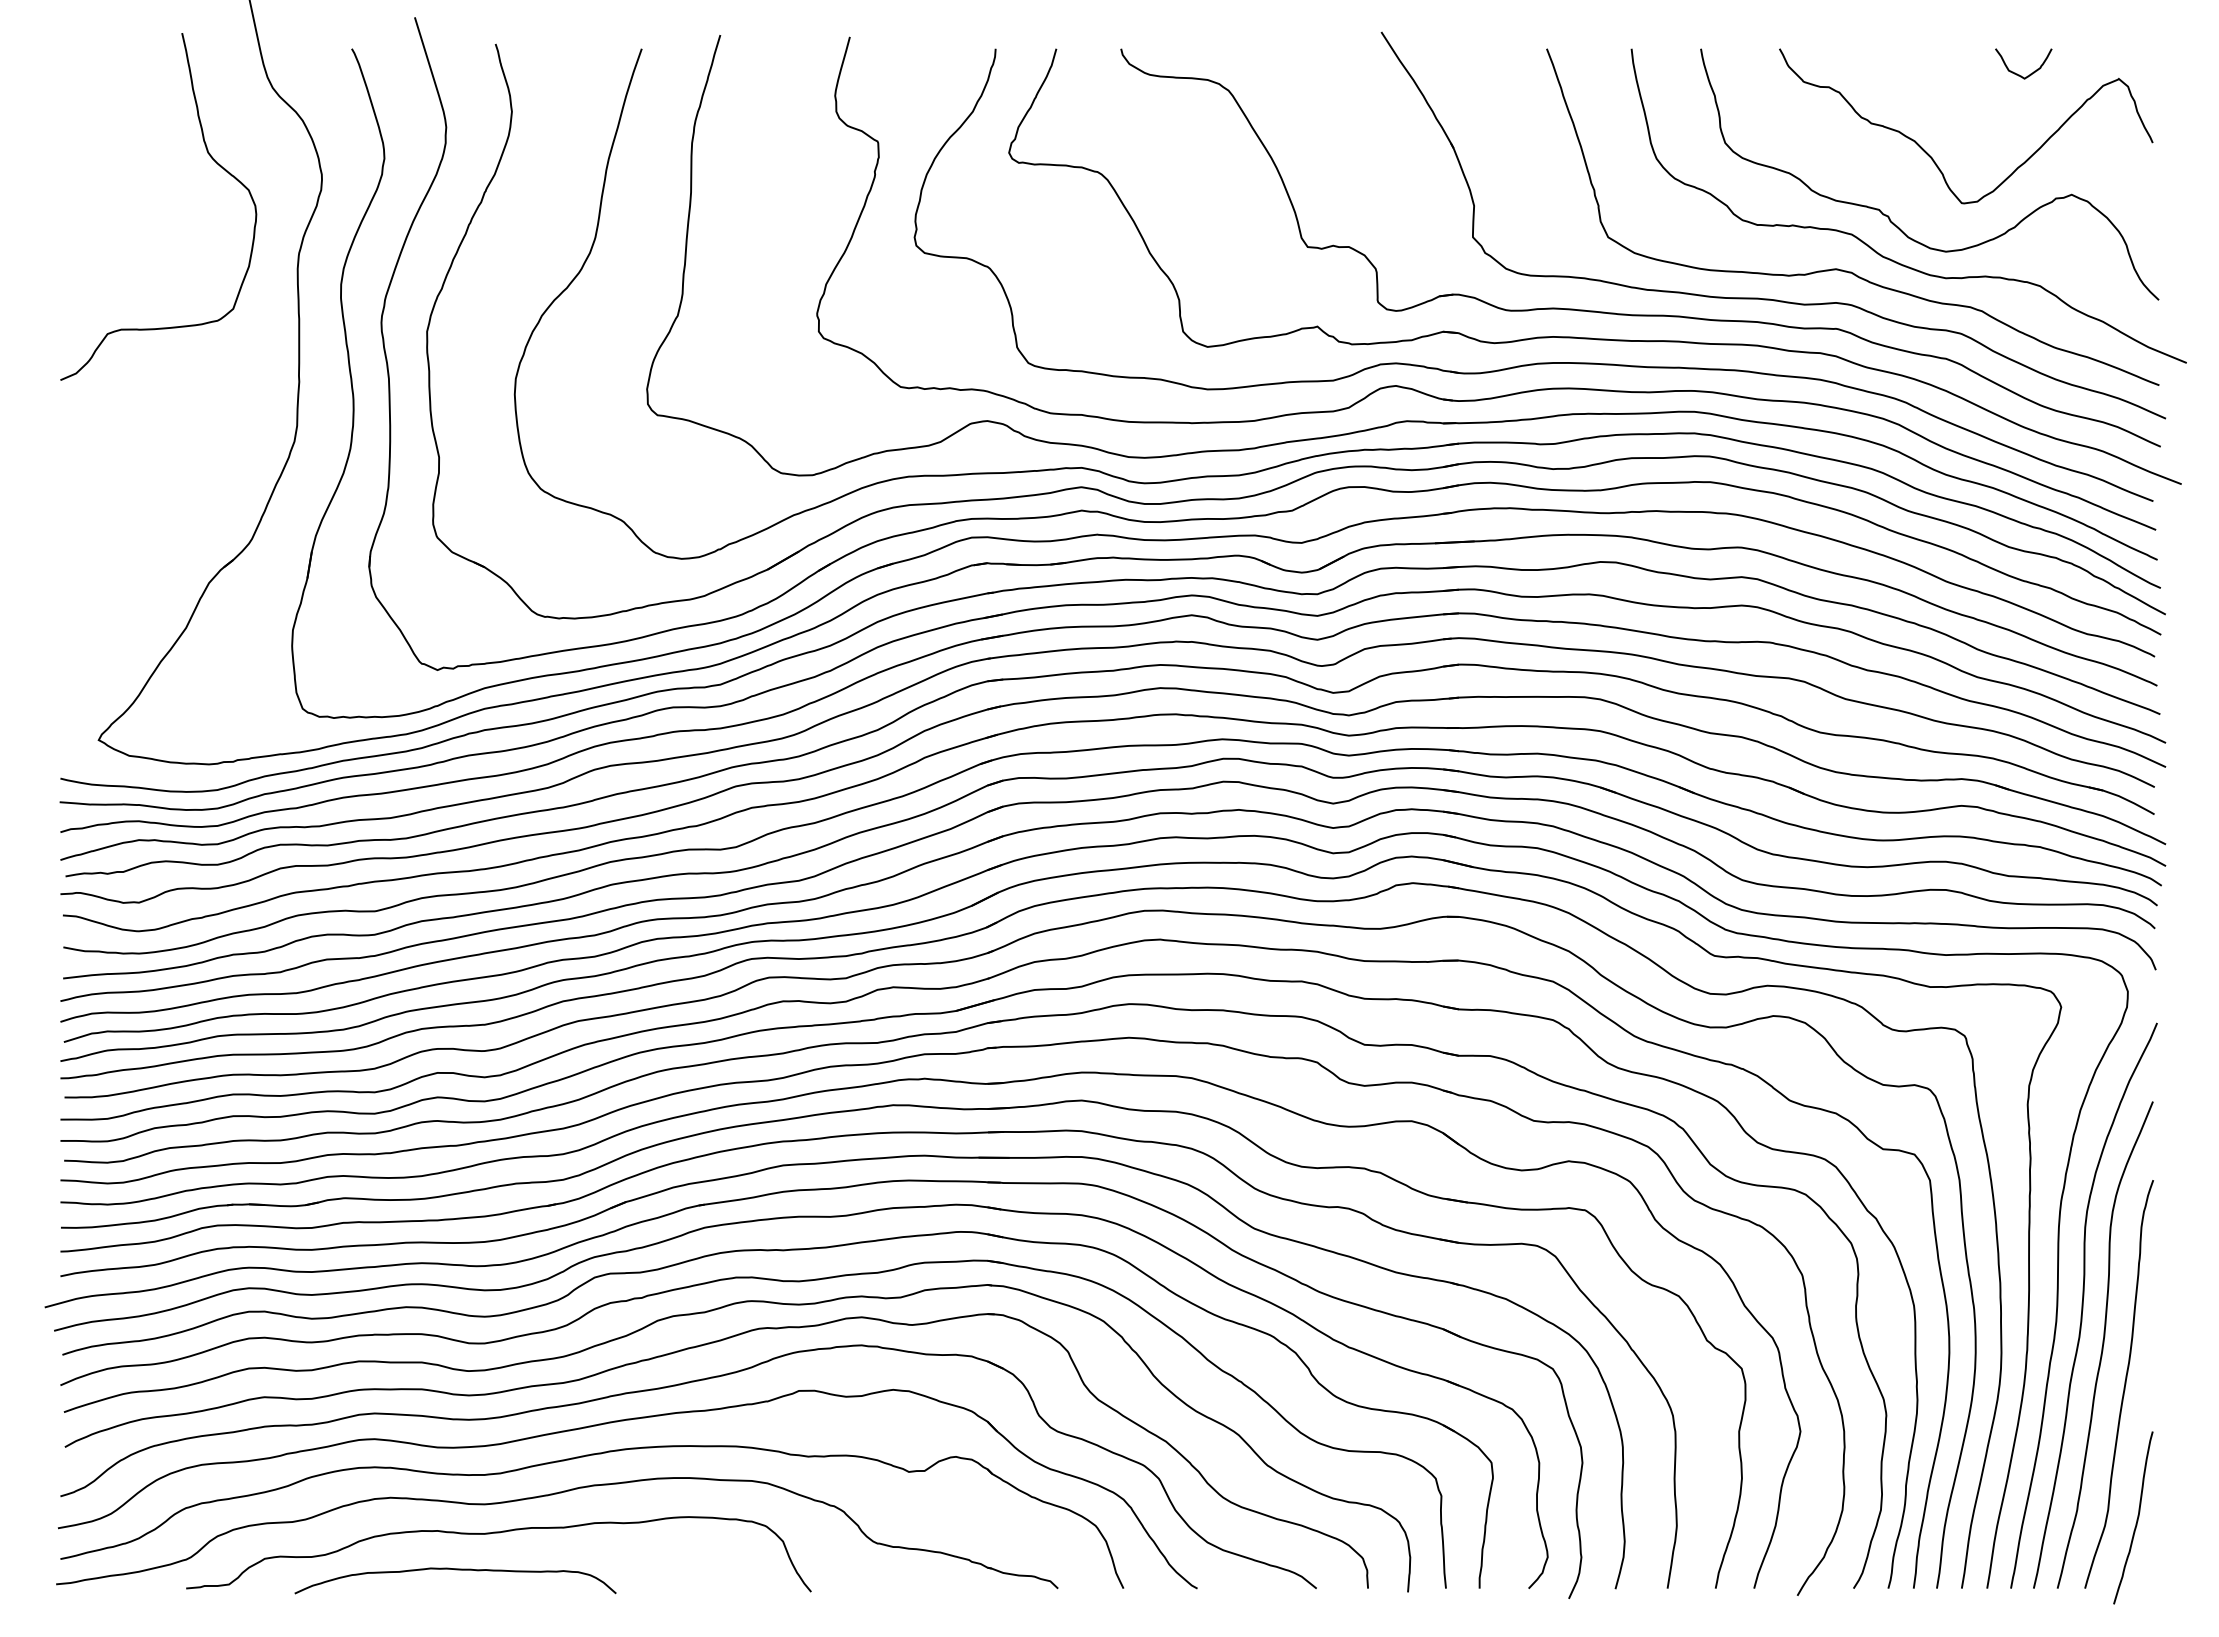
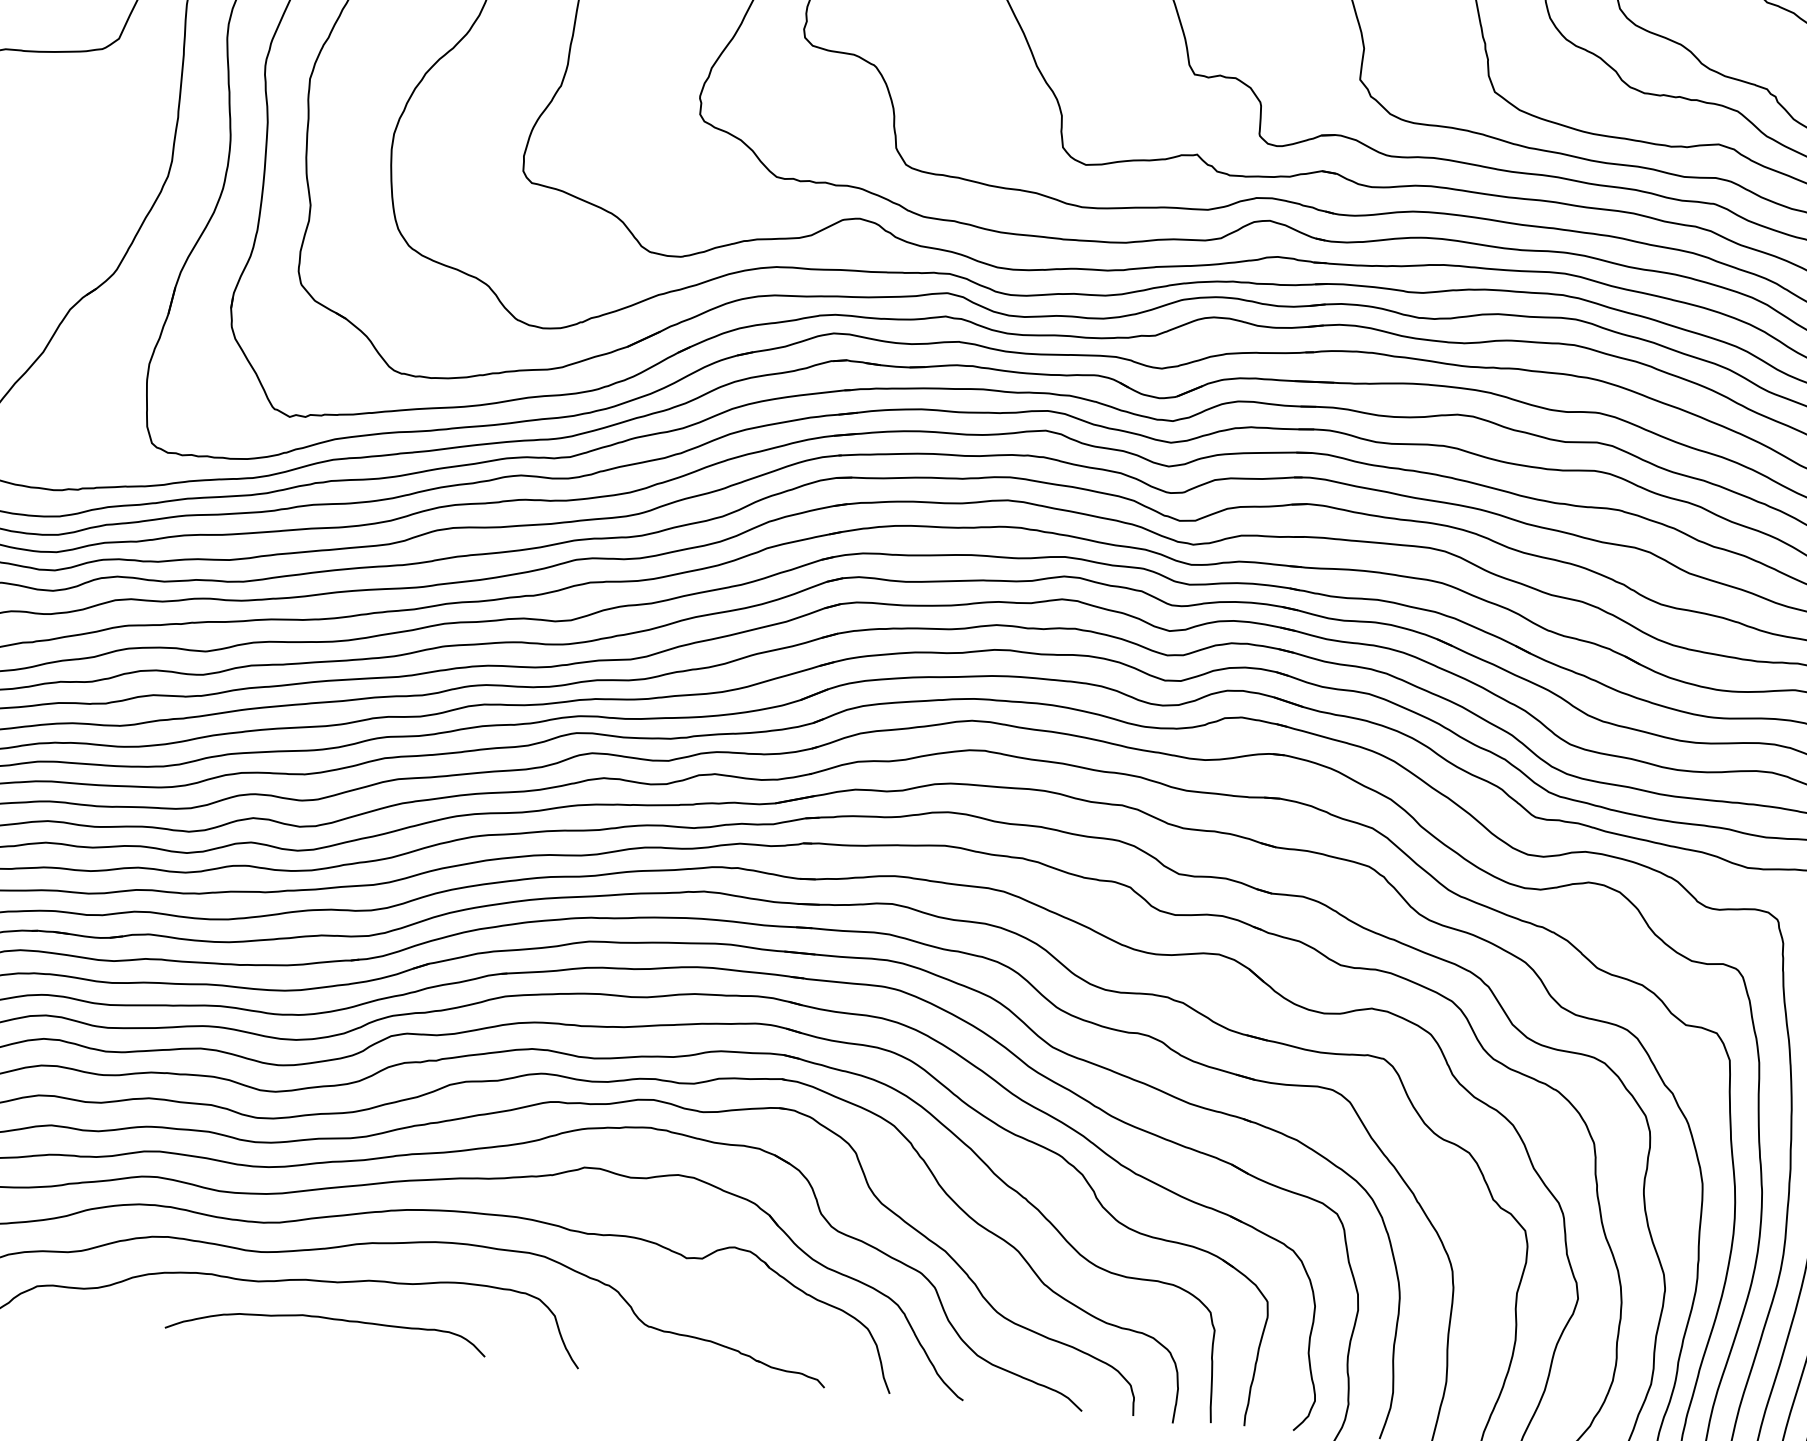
curve: (455, 1570) -> (327, 1319), moved

